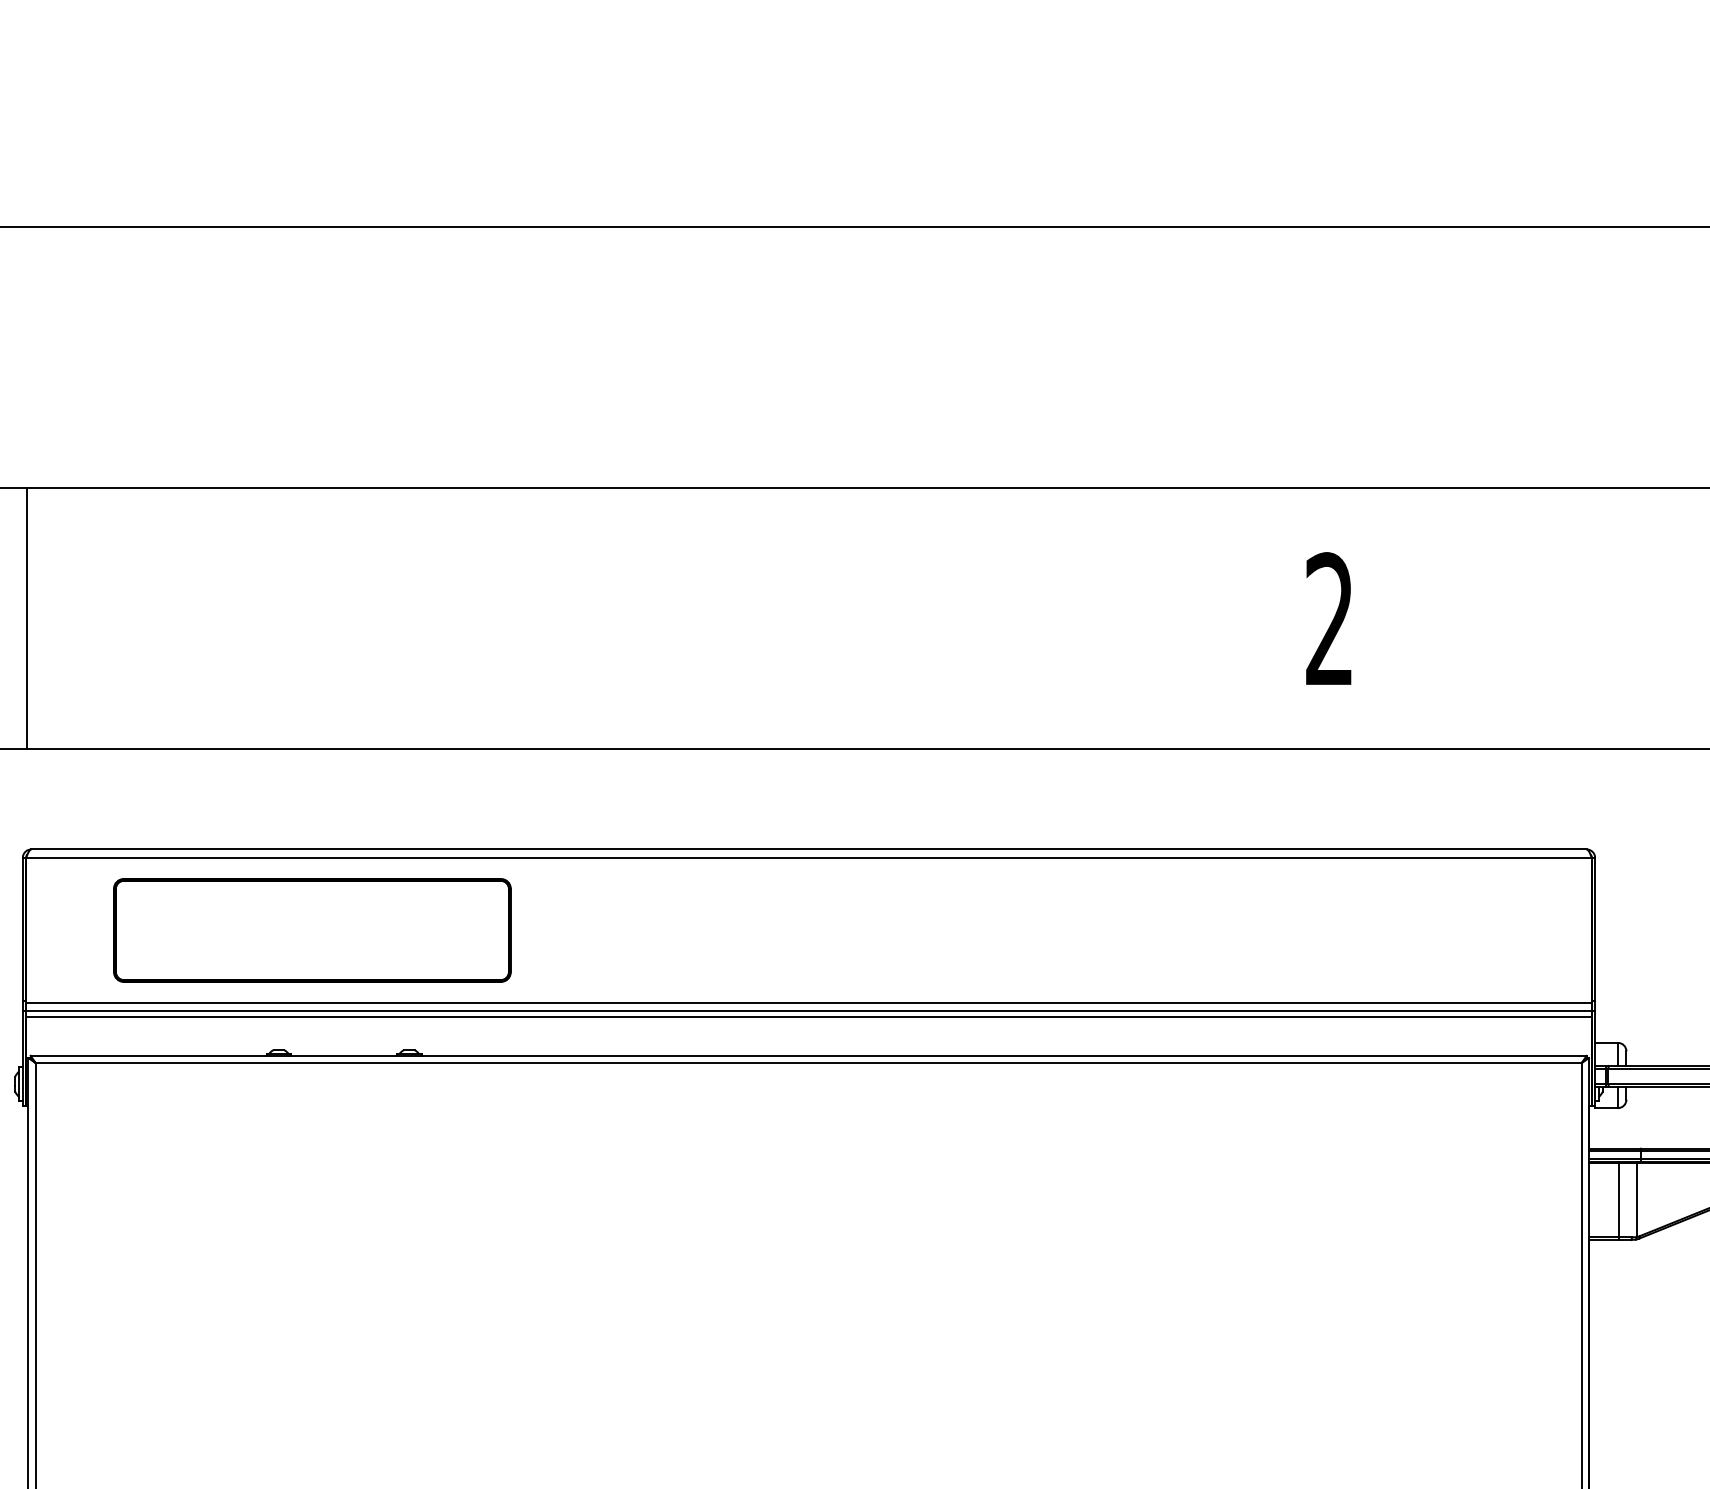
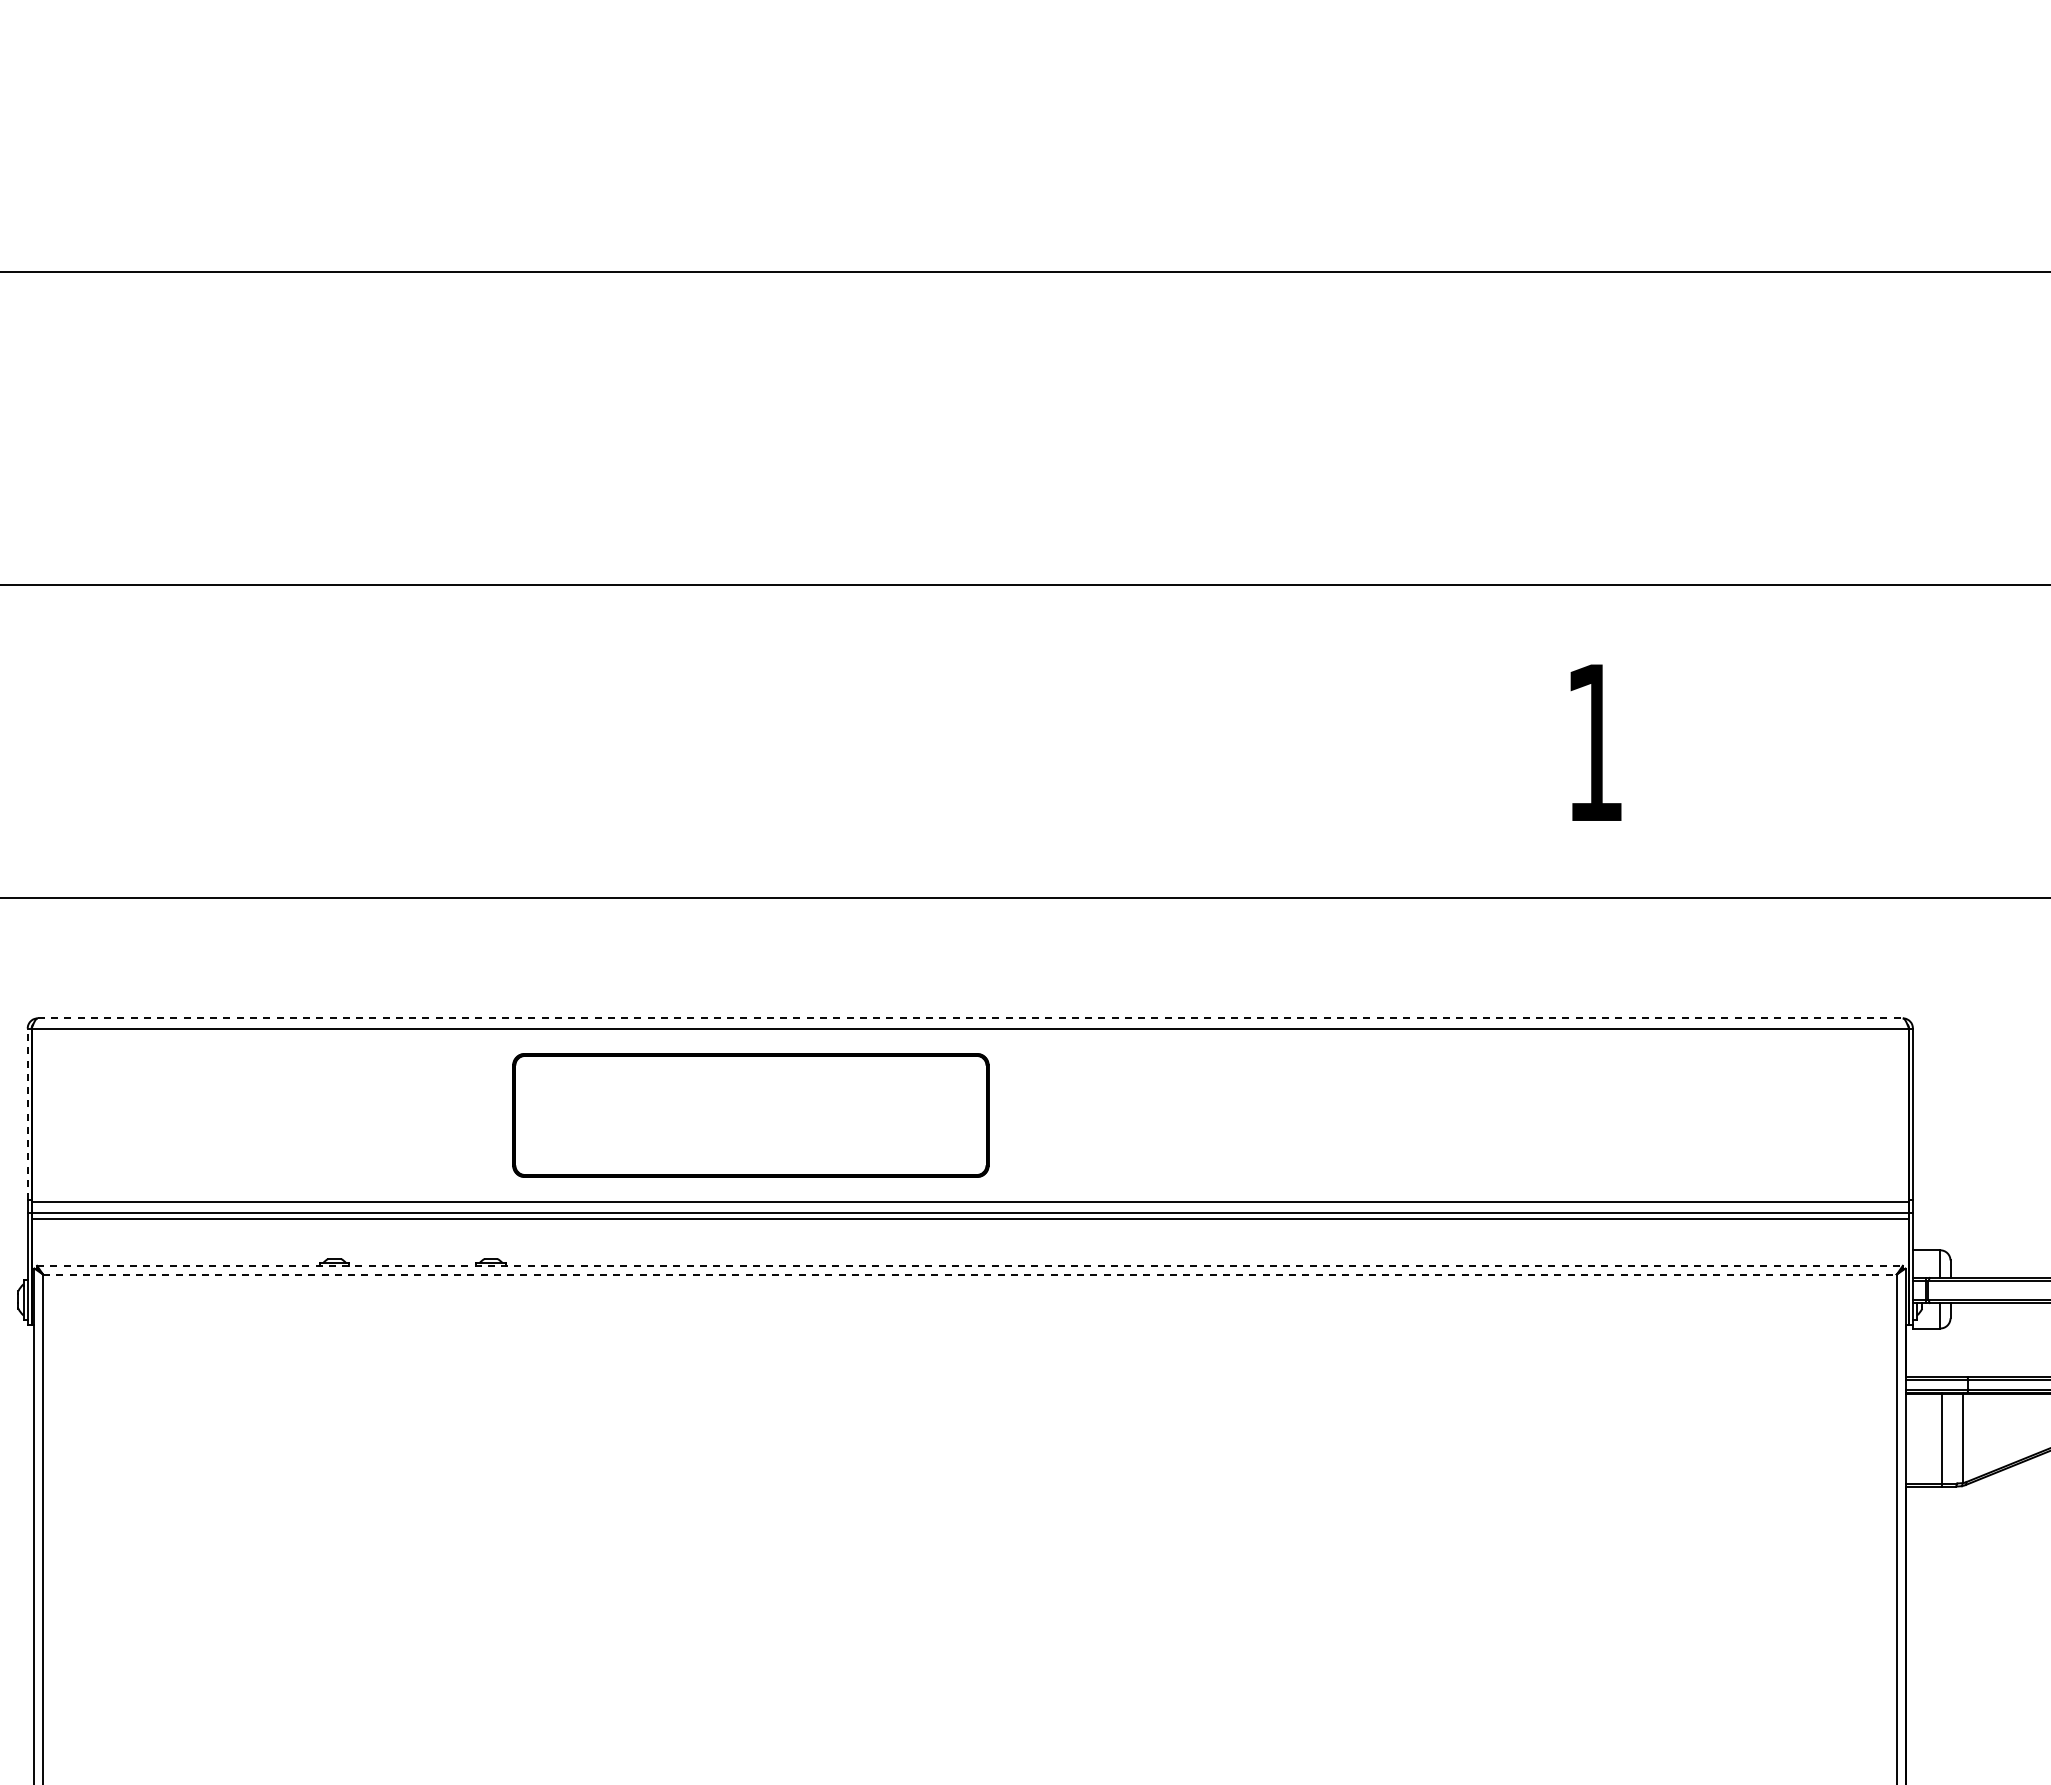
text: (1328, 617) -> (1593, 740), 2 -> 1
line: (26, 618) -> (32, 741), removed
line: (809, 849) -> (970, 1018), solid -> dashed
line: (22, 929) -> (27, 1114), solid -> dashed
part: (312, 930) -> (750, 1115), moved
line: (808, 1055) -> (969, 1265), solid -> dashed
line: (808, 1063) -> (969, 1274), solid -> dashed

